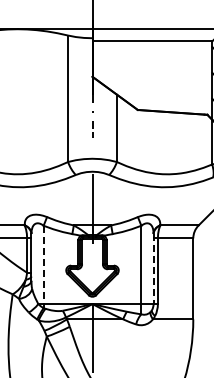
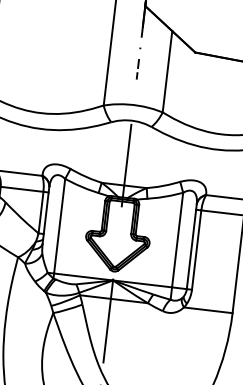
line: (43, 265) -> (59, 226), dashed -> solid
line: (153, 269) -> (191, 247), dashed -> solid

